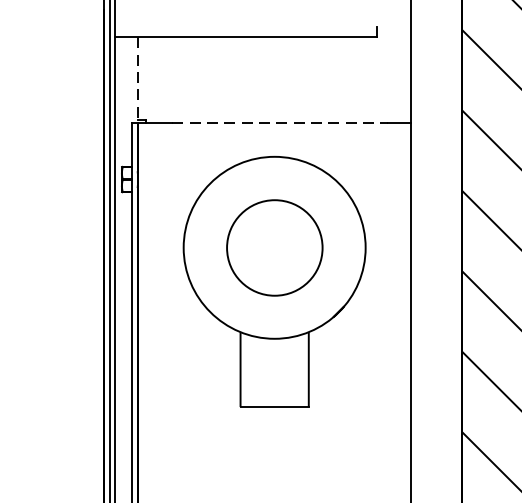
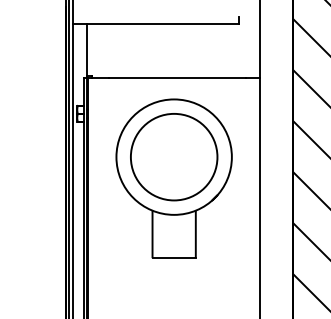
line: (138, 79) -> (87, 50), dashed -> solid
line: (279, 122) -> (177, 77), dashed -> solid
circle: (275, 248) -> (174, 157), size x1.43

